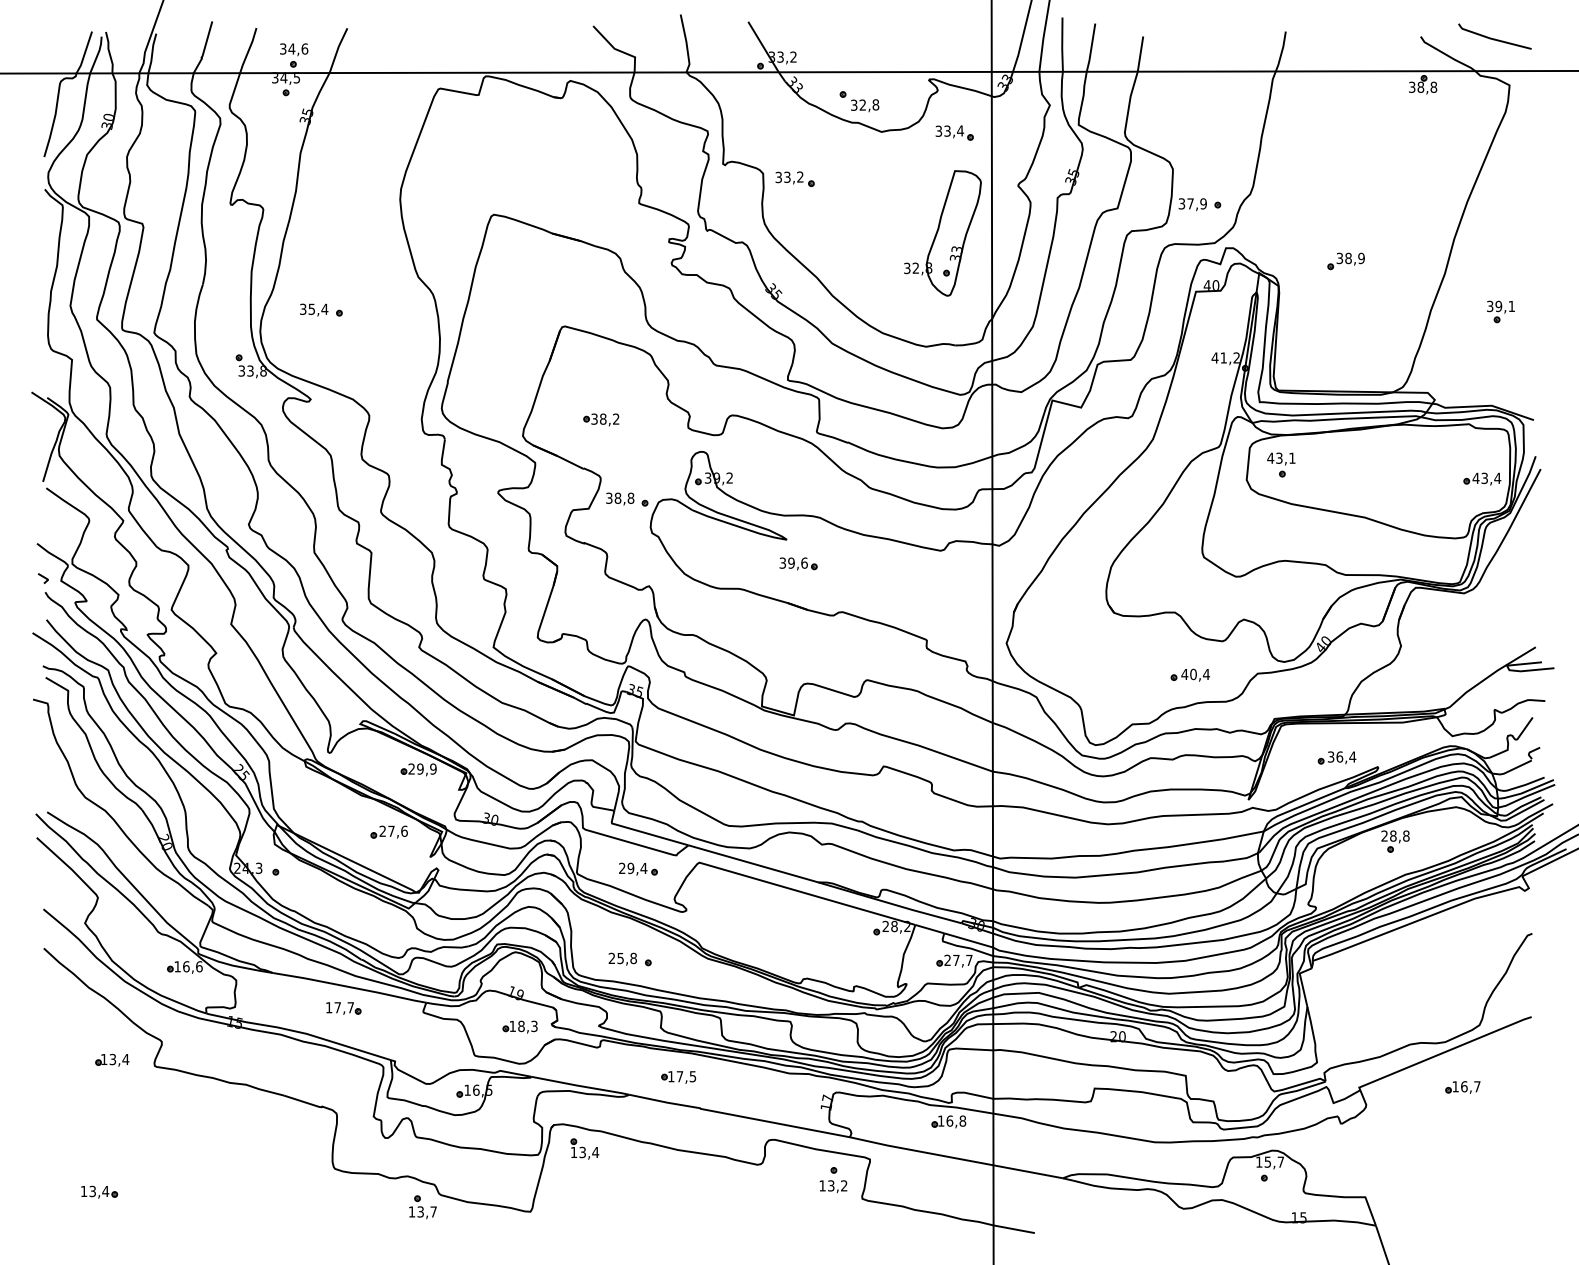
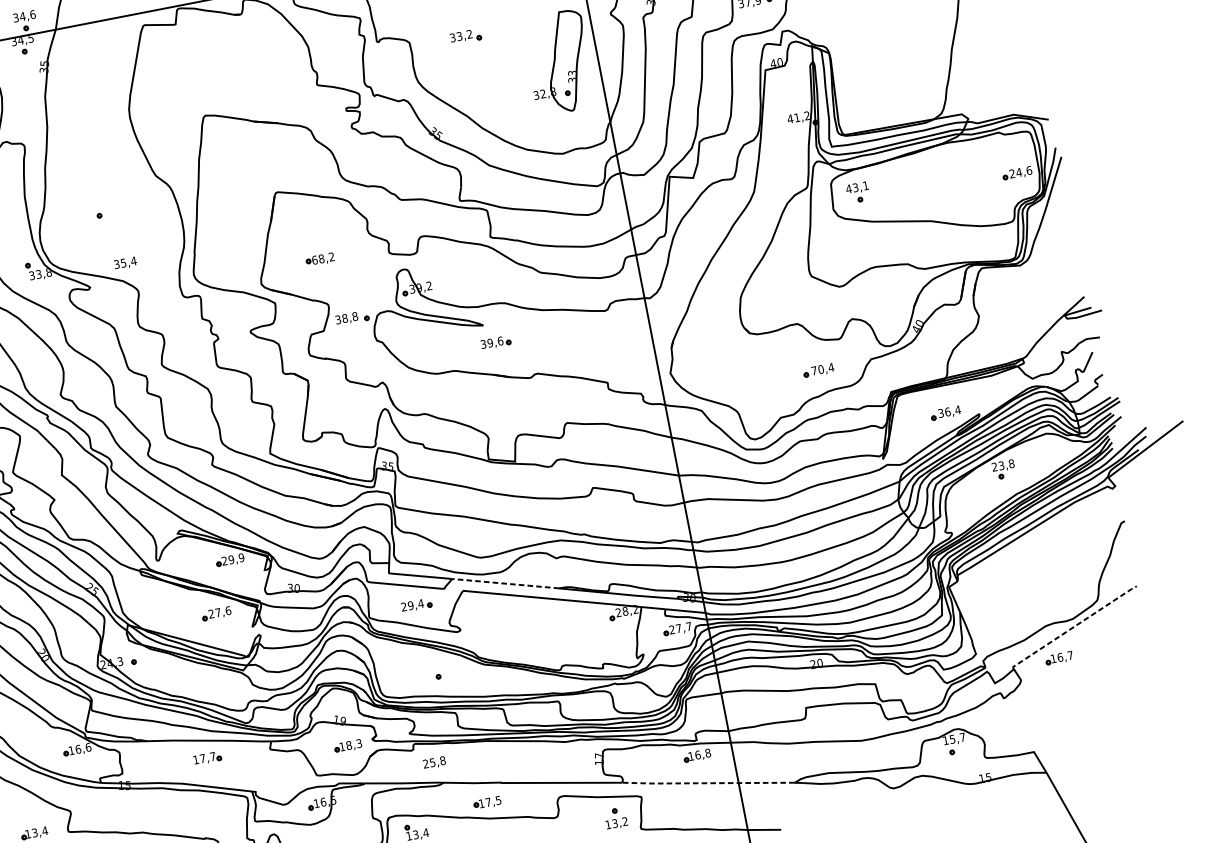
part: (794, 178) -> (465, 36), moved
part: (1345, 261) -> (877, 24), removed
text: (314, 309) -> (125, 262), moved
part: (1500, 311) -> (1006, 39), removed
text: (594, 418) -> (314, 259), 38,2 -> 68,2
text: (1486, 478) -> (1020, 172), 43,4 -> 24,6
text: (1184, 674) -> (814, 370), 40,4 -> 70,4
text: (1393, 835) -> (1001, 465), 28,8 -> 23,8
line: (752, 863) -> (505, 583), solid -> dashed
text: (622, 958) -> (434, 762), moved
line: (1444, 1052) -> (1074, 627), solid -> dashed
part: (678, 1077) -> (487, 803), moved
part: (1462, 1087) -> (1058, 658), moved
line: (955, 1158) -> (707, 783), solid -> dashed

